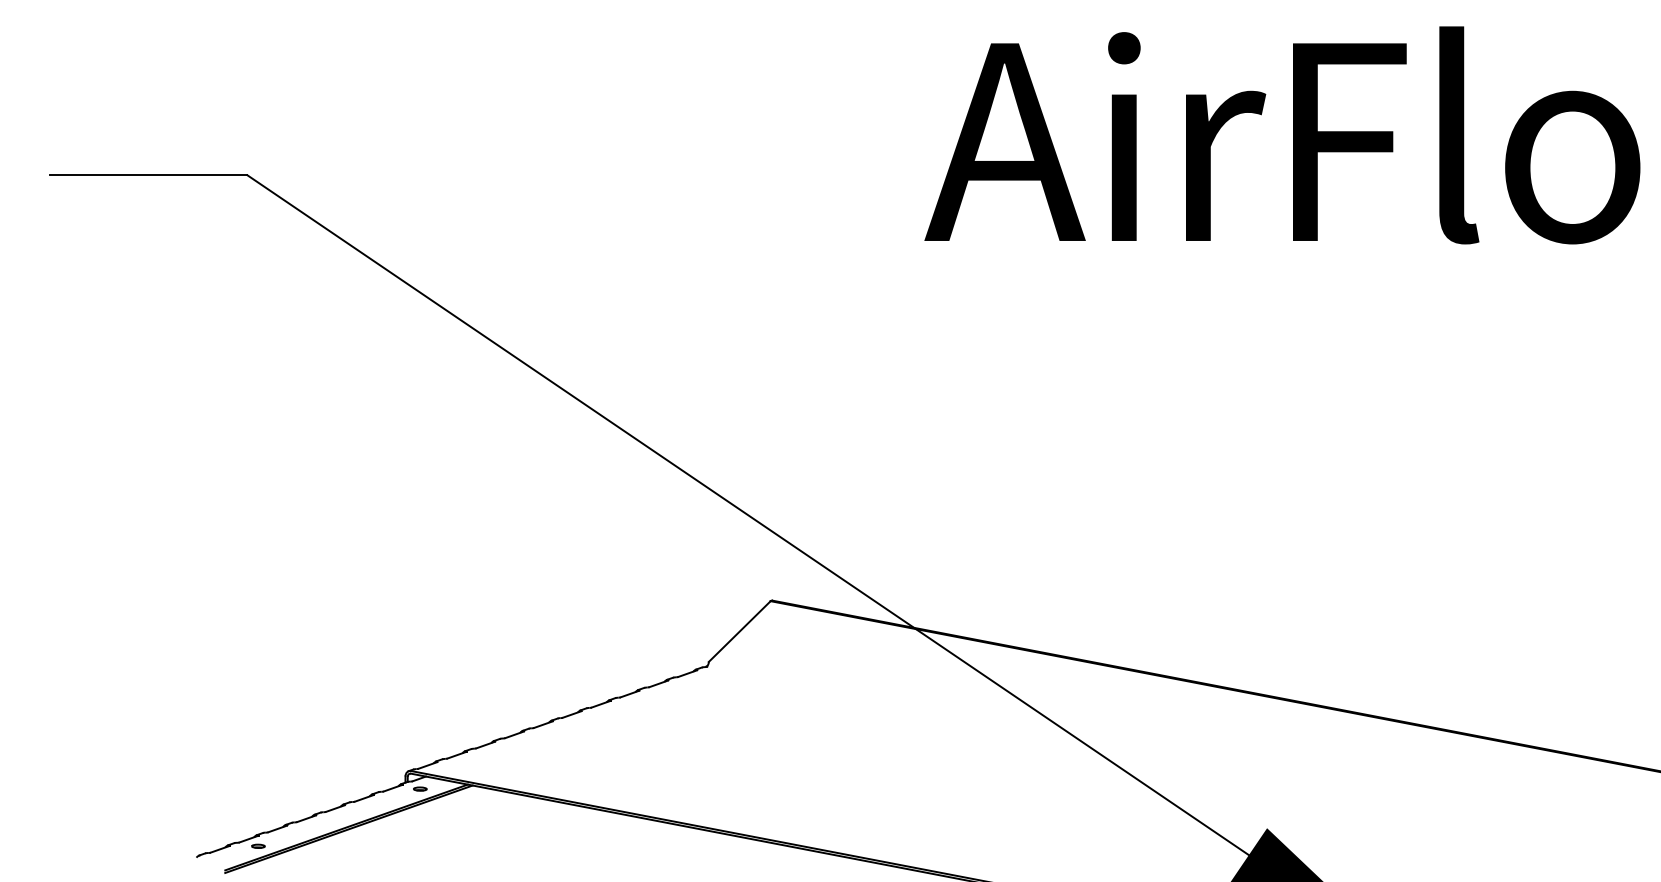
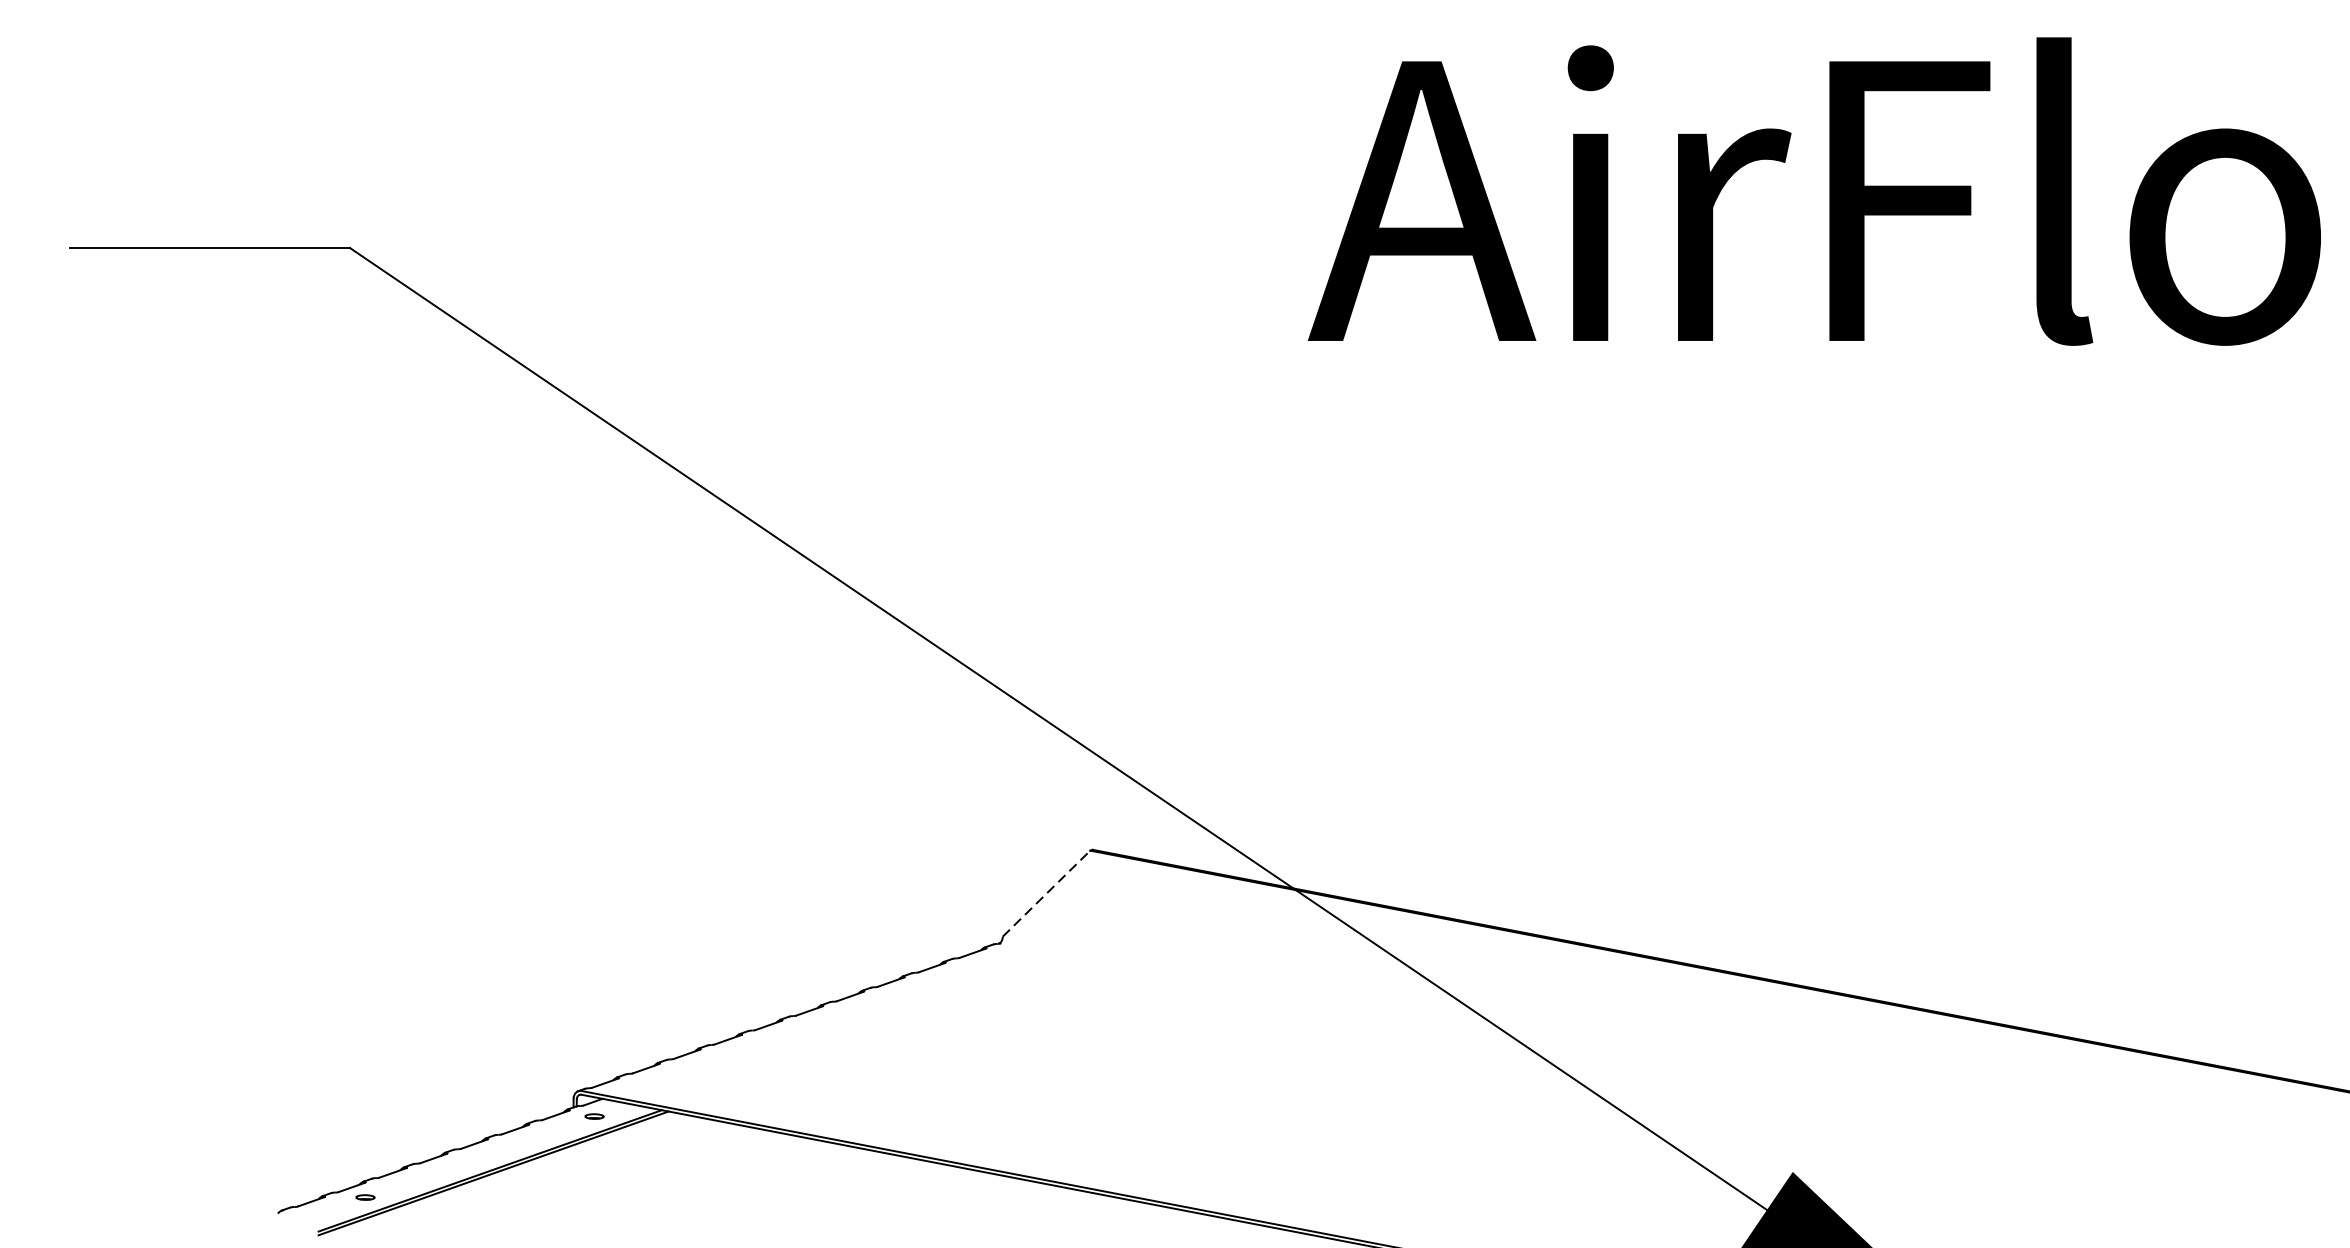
line: (740, 631) -> (1047, 893), solid -> dashed

